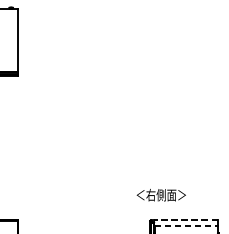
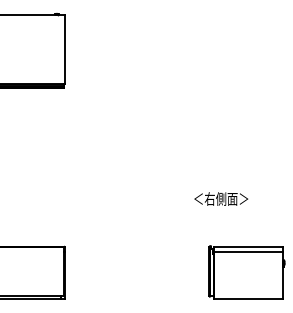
text: (161, 194) -> (221, 198), moved
line: (186, 220) -> (248, 246), dashed -> solid
line: (186, 225) -> (248, 252), dashed -> solid

